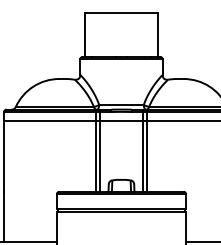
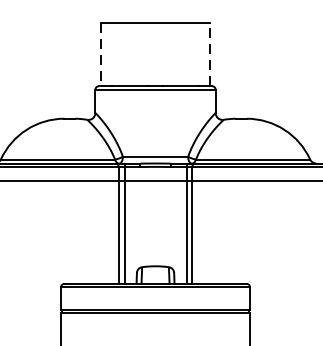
line: (84, 35) -> (101, 55), solid -> dashed
line: (158, 35) -> (209, 55), solid -> dashed

